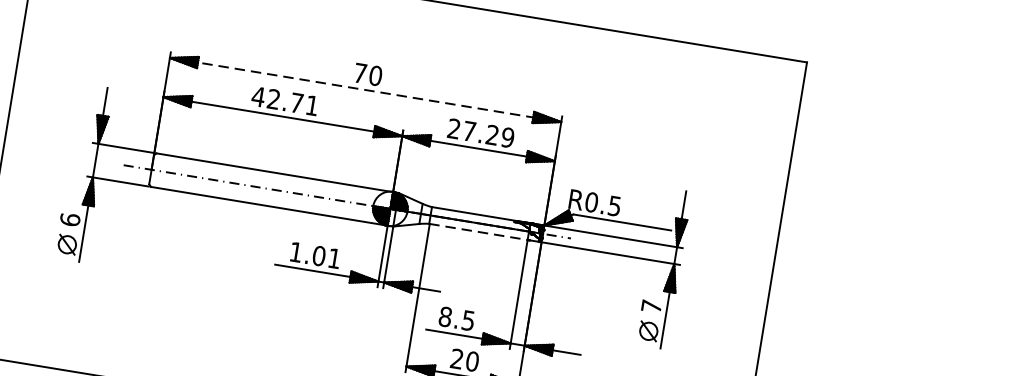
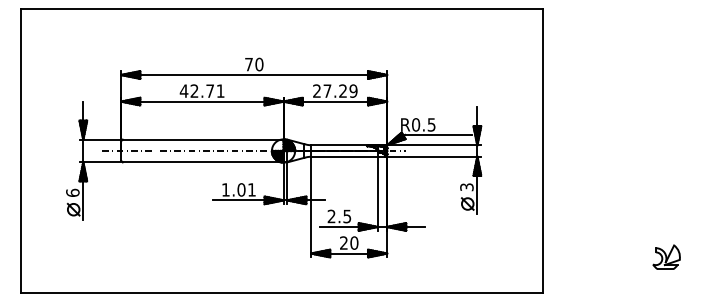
line: (365, 90) -> (254, 75), dashed -> solid
line: (478, 231) -> (344, 156), dashed -> solid
text: (650, 306) -> (466, 187), 7 -> 3
text: (445, 316) -> (331, 216), 8.5 -> 2.5

